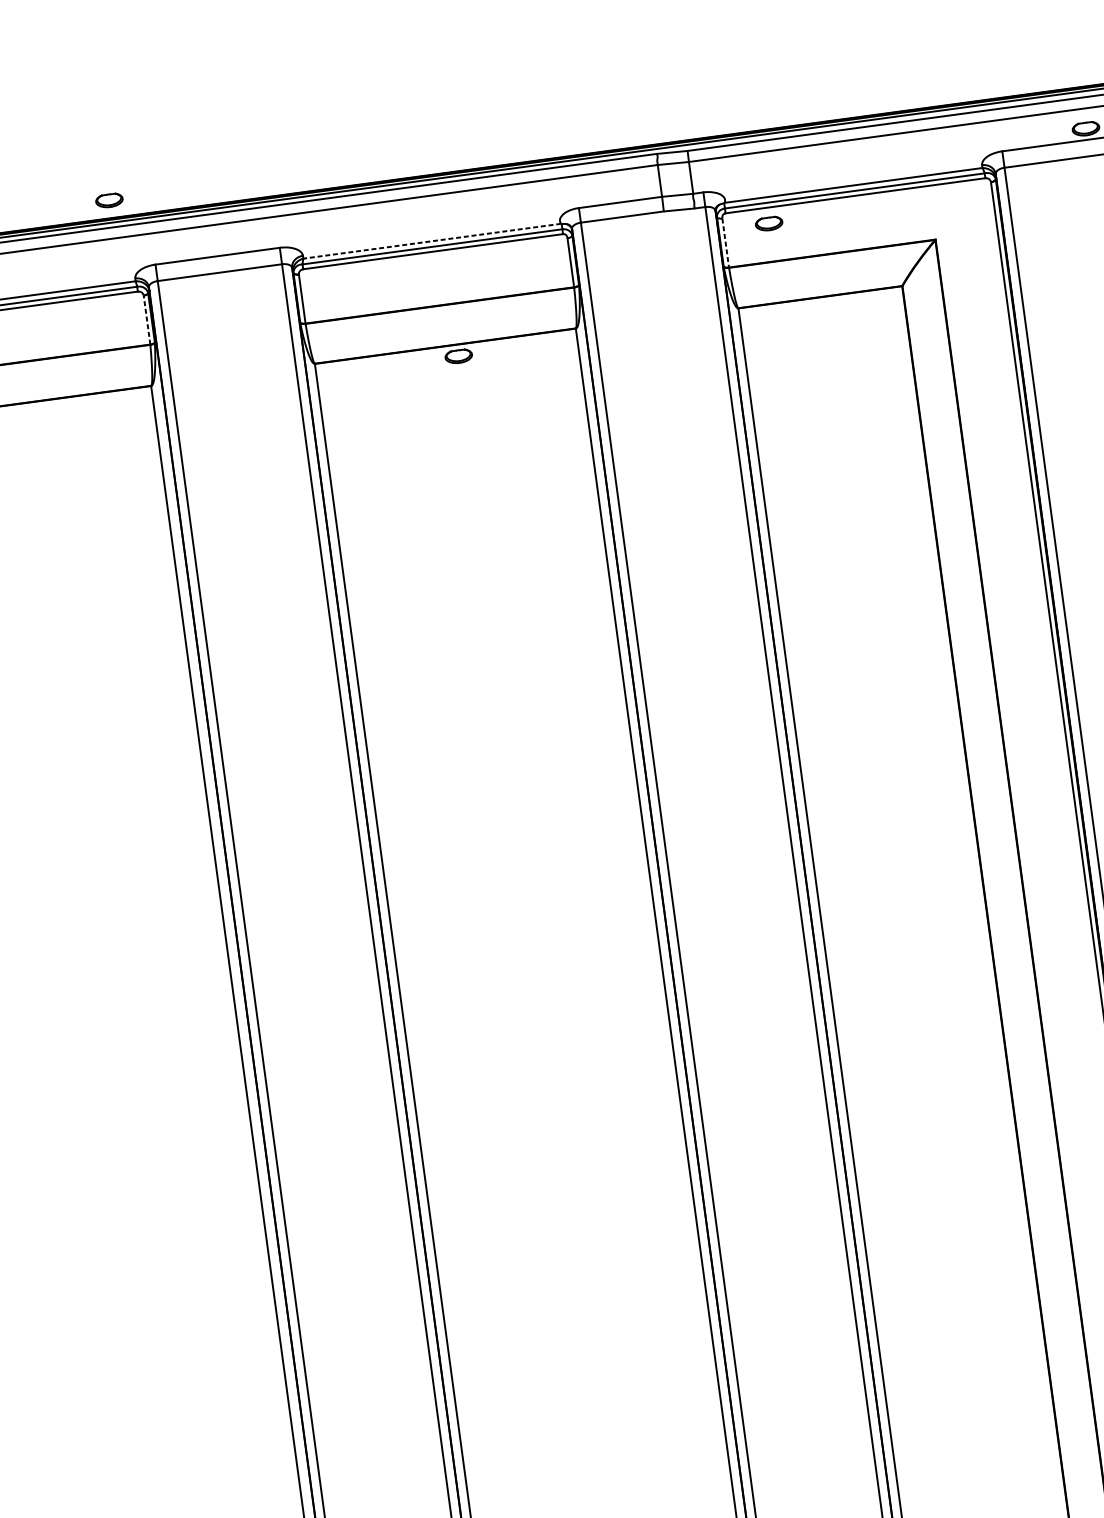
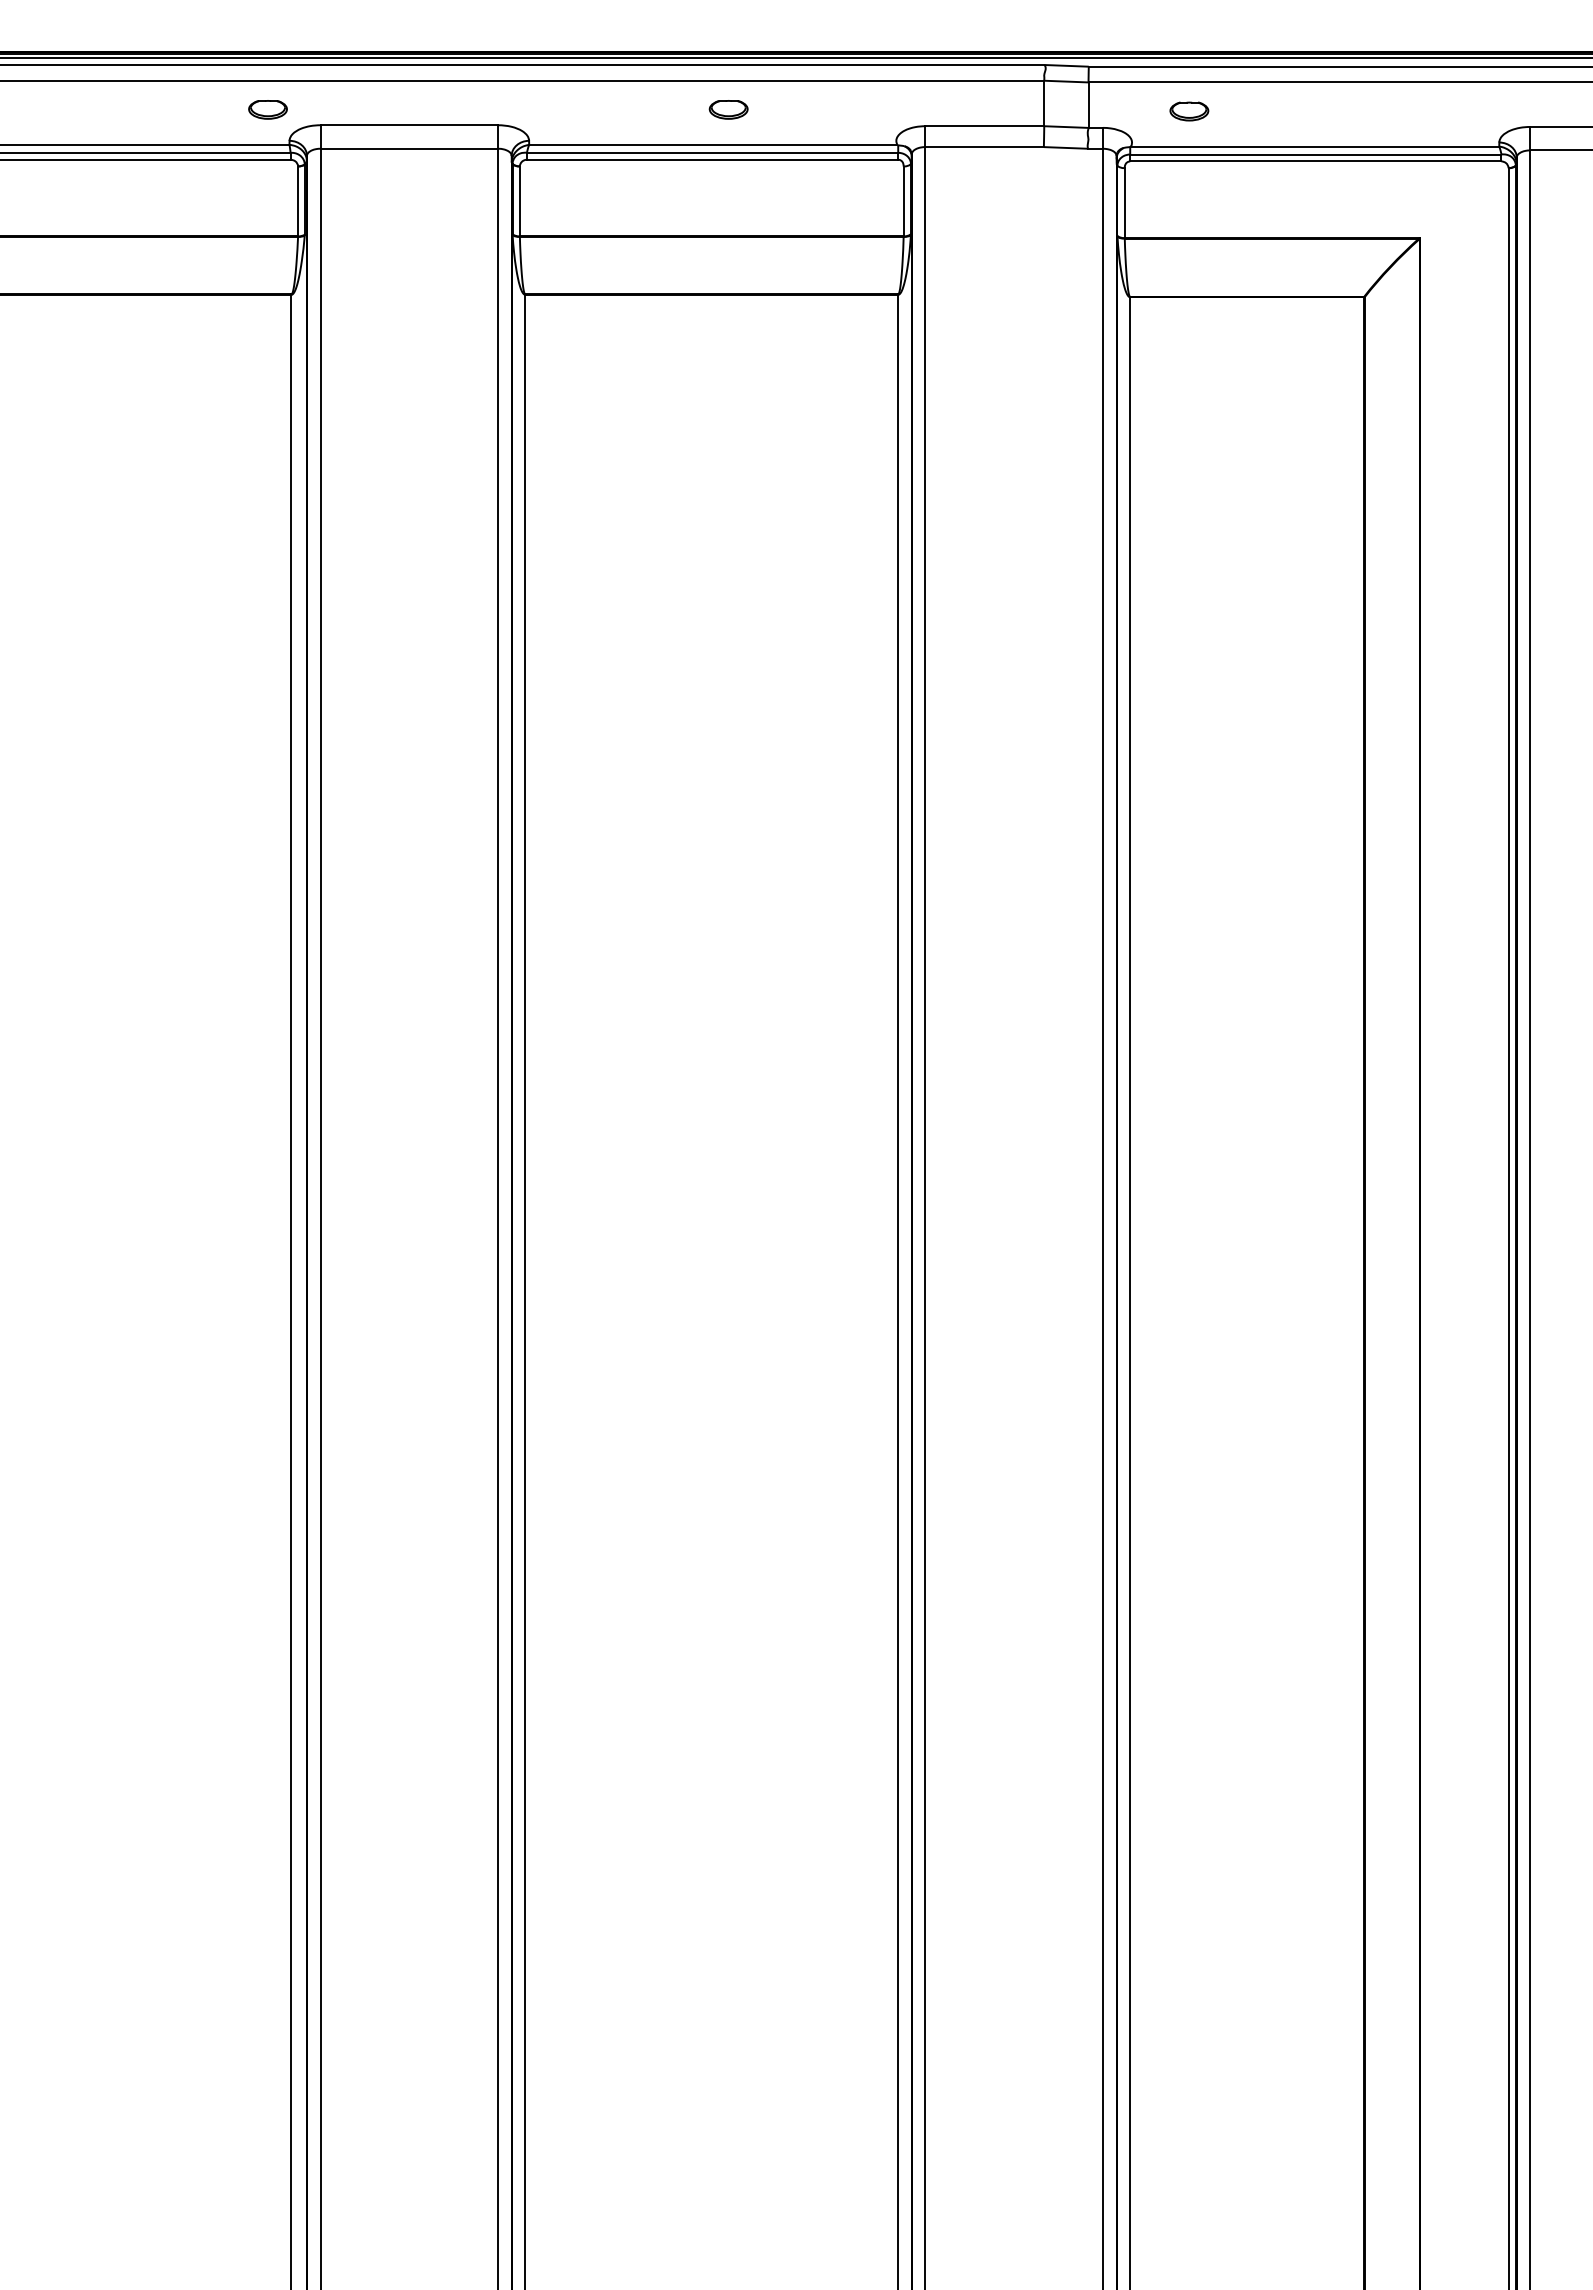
part: (109, 200) -> (267, 109), moved
part: (769, 223) -> (1189, 111), moved
line: (431, 241) -> (712, 144), dashed -> solid
line: (725, 243) -> (1124, 203), dashed -> solid
line: (147, 320) -> (298, 201), dashed -> solid
part: (458, 356) -> (728, 109), moved

